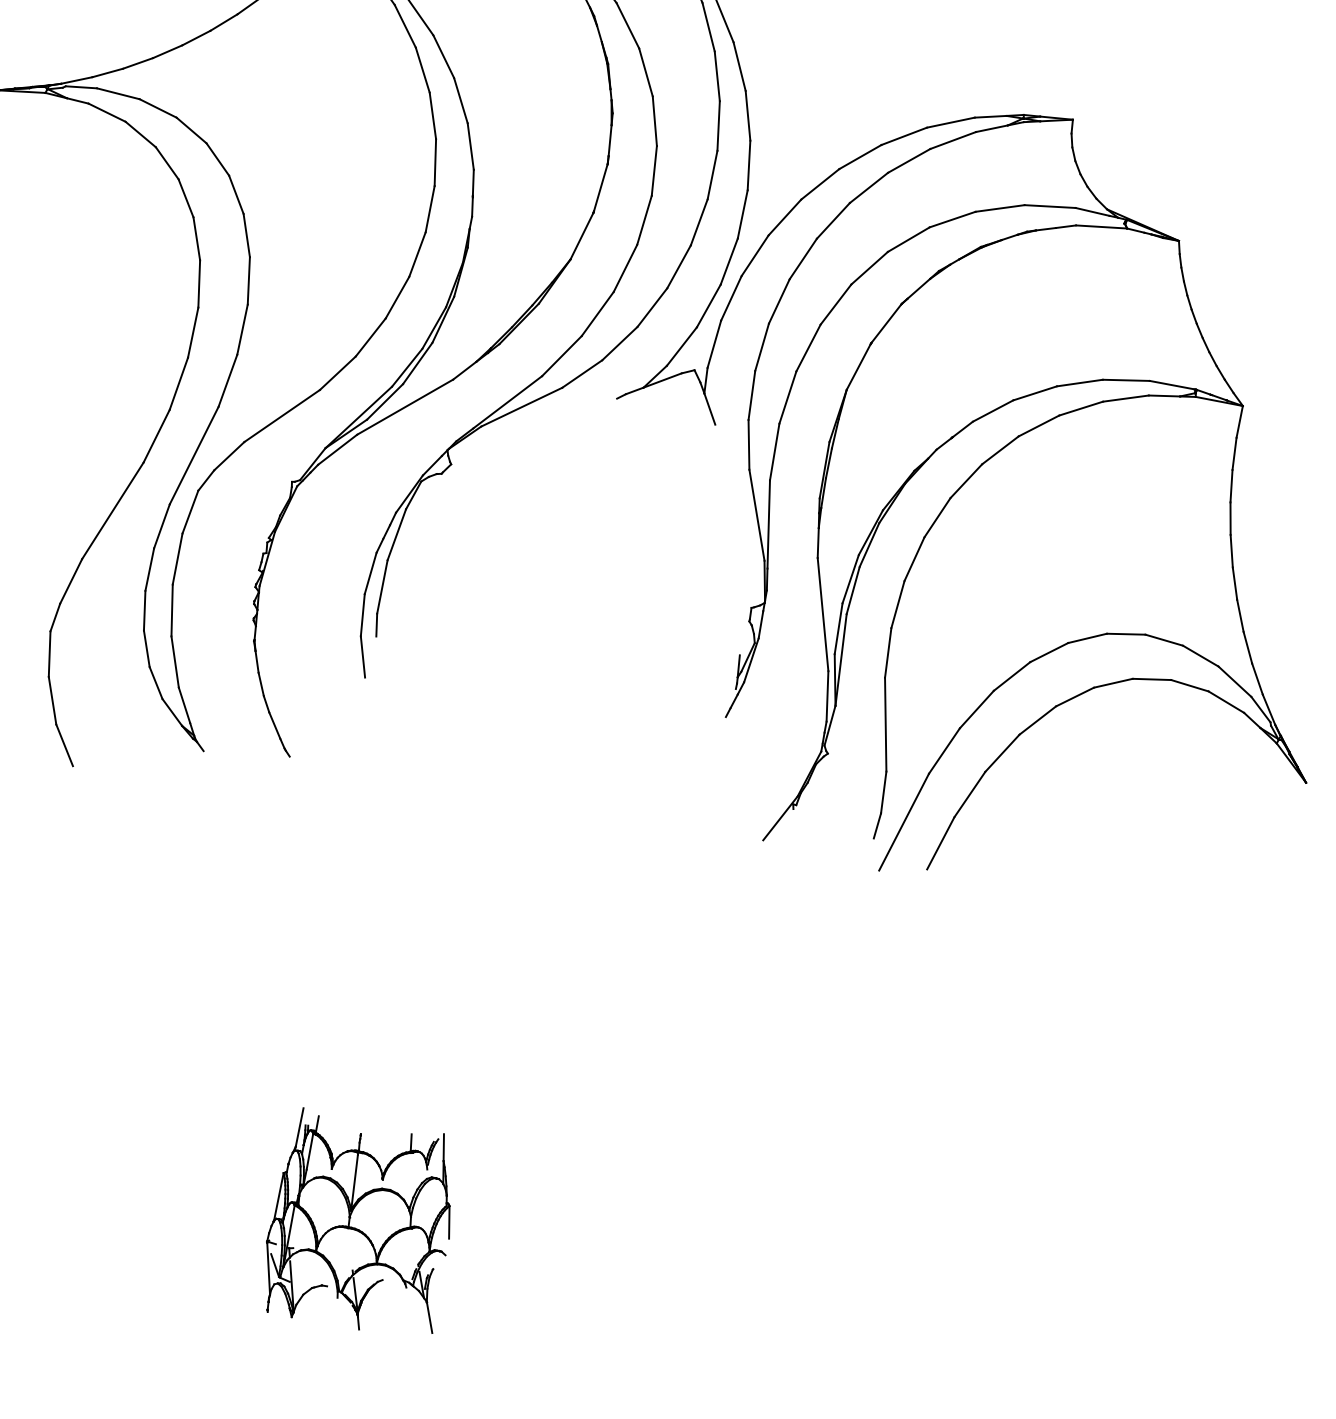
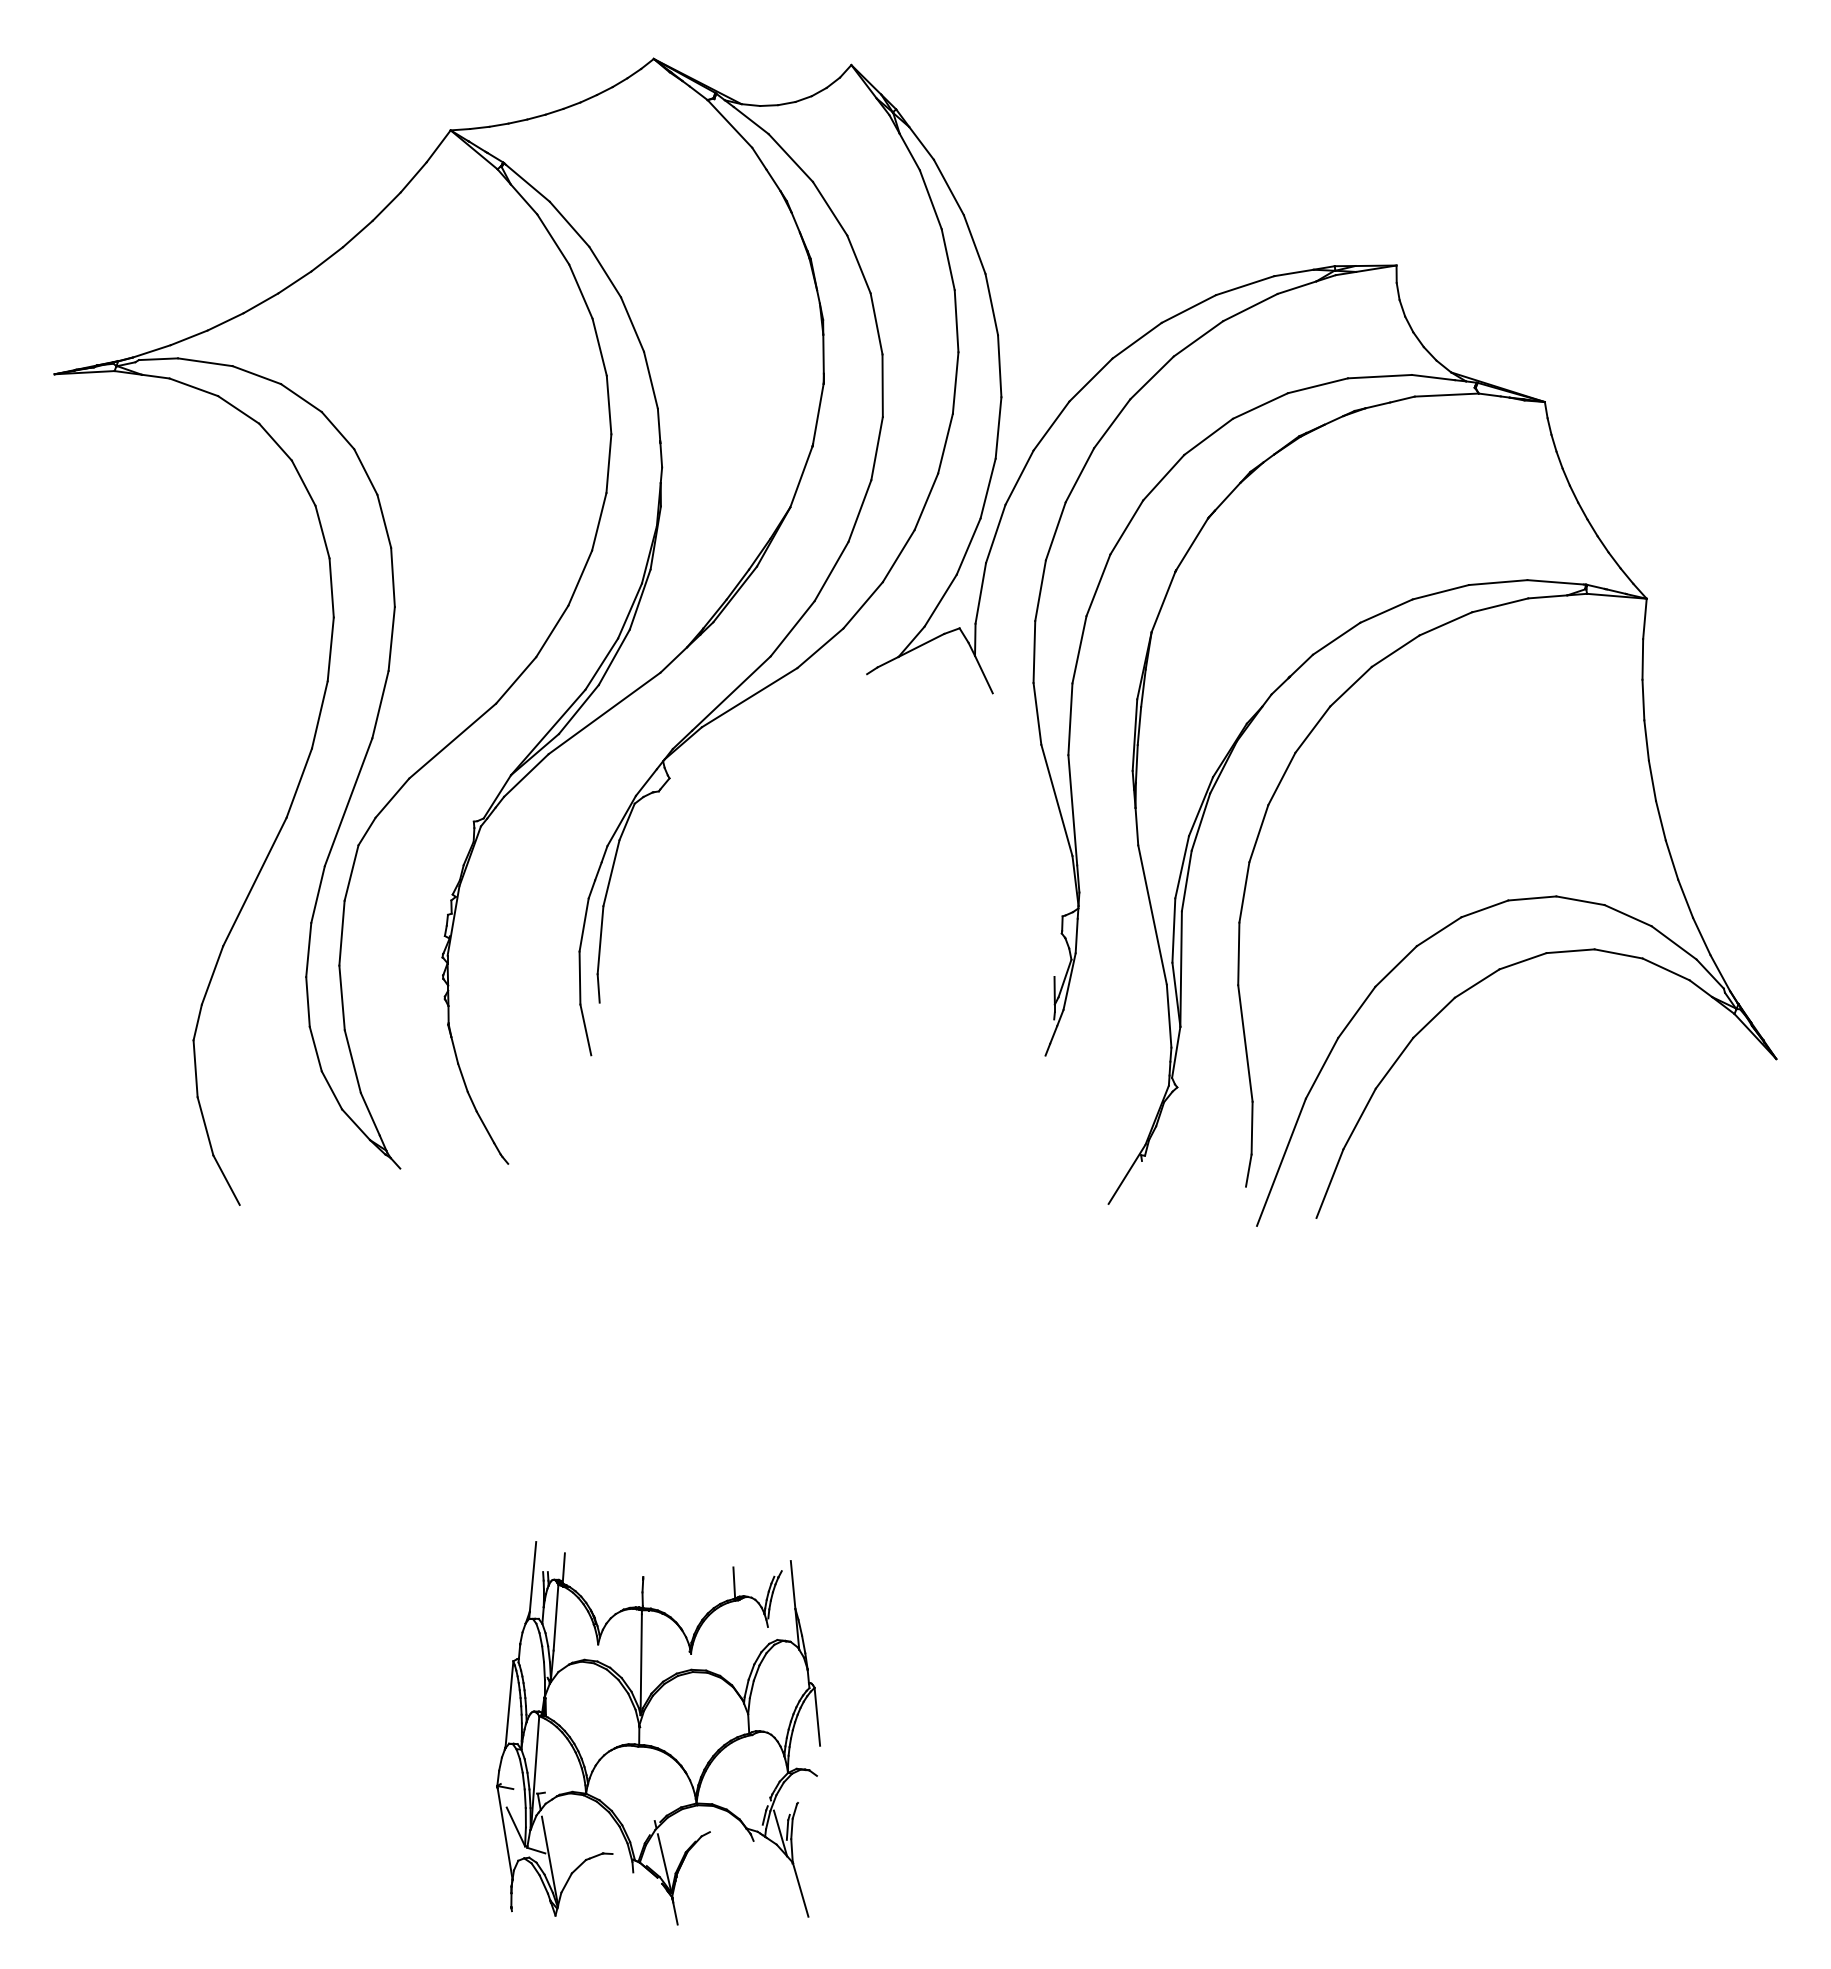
part: (359, 1222) -> (658, 1733), size x1.43

